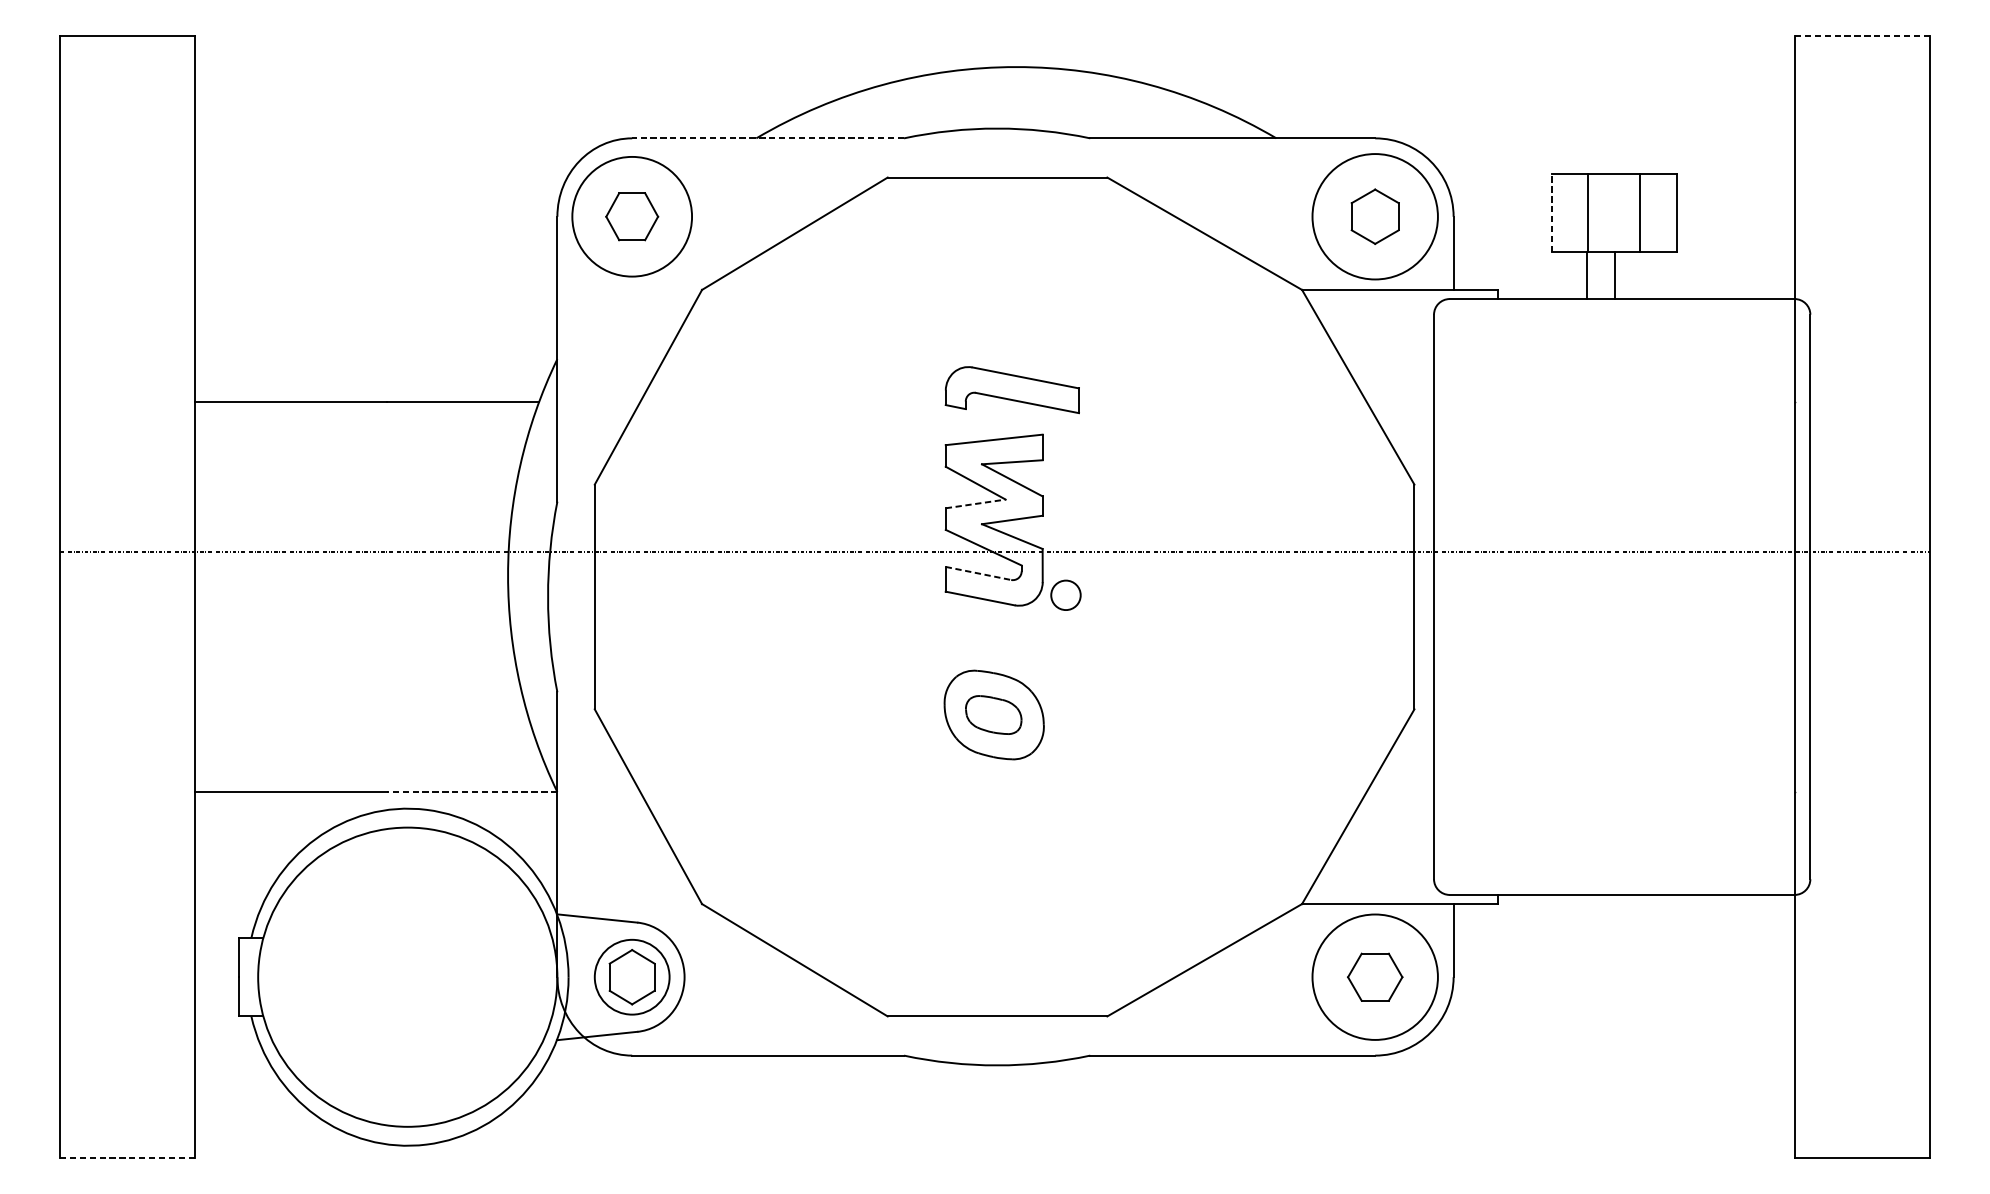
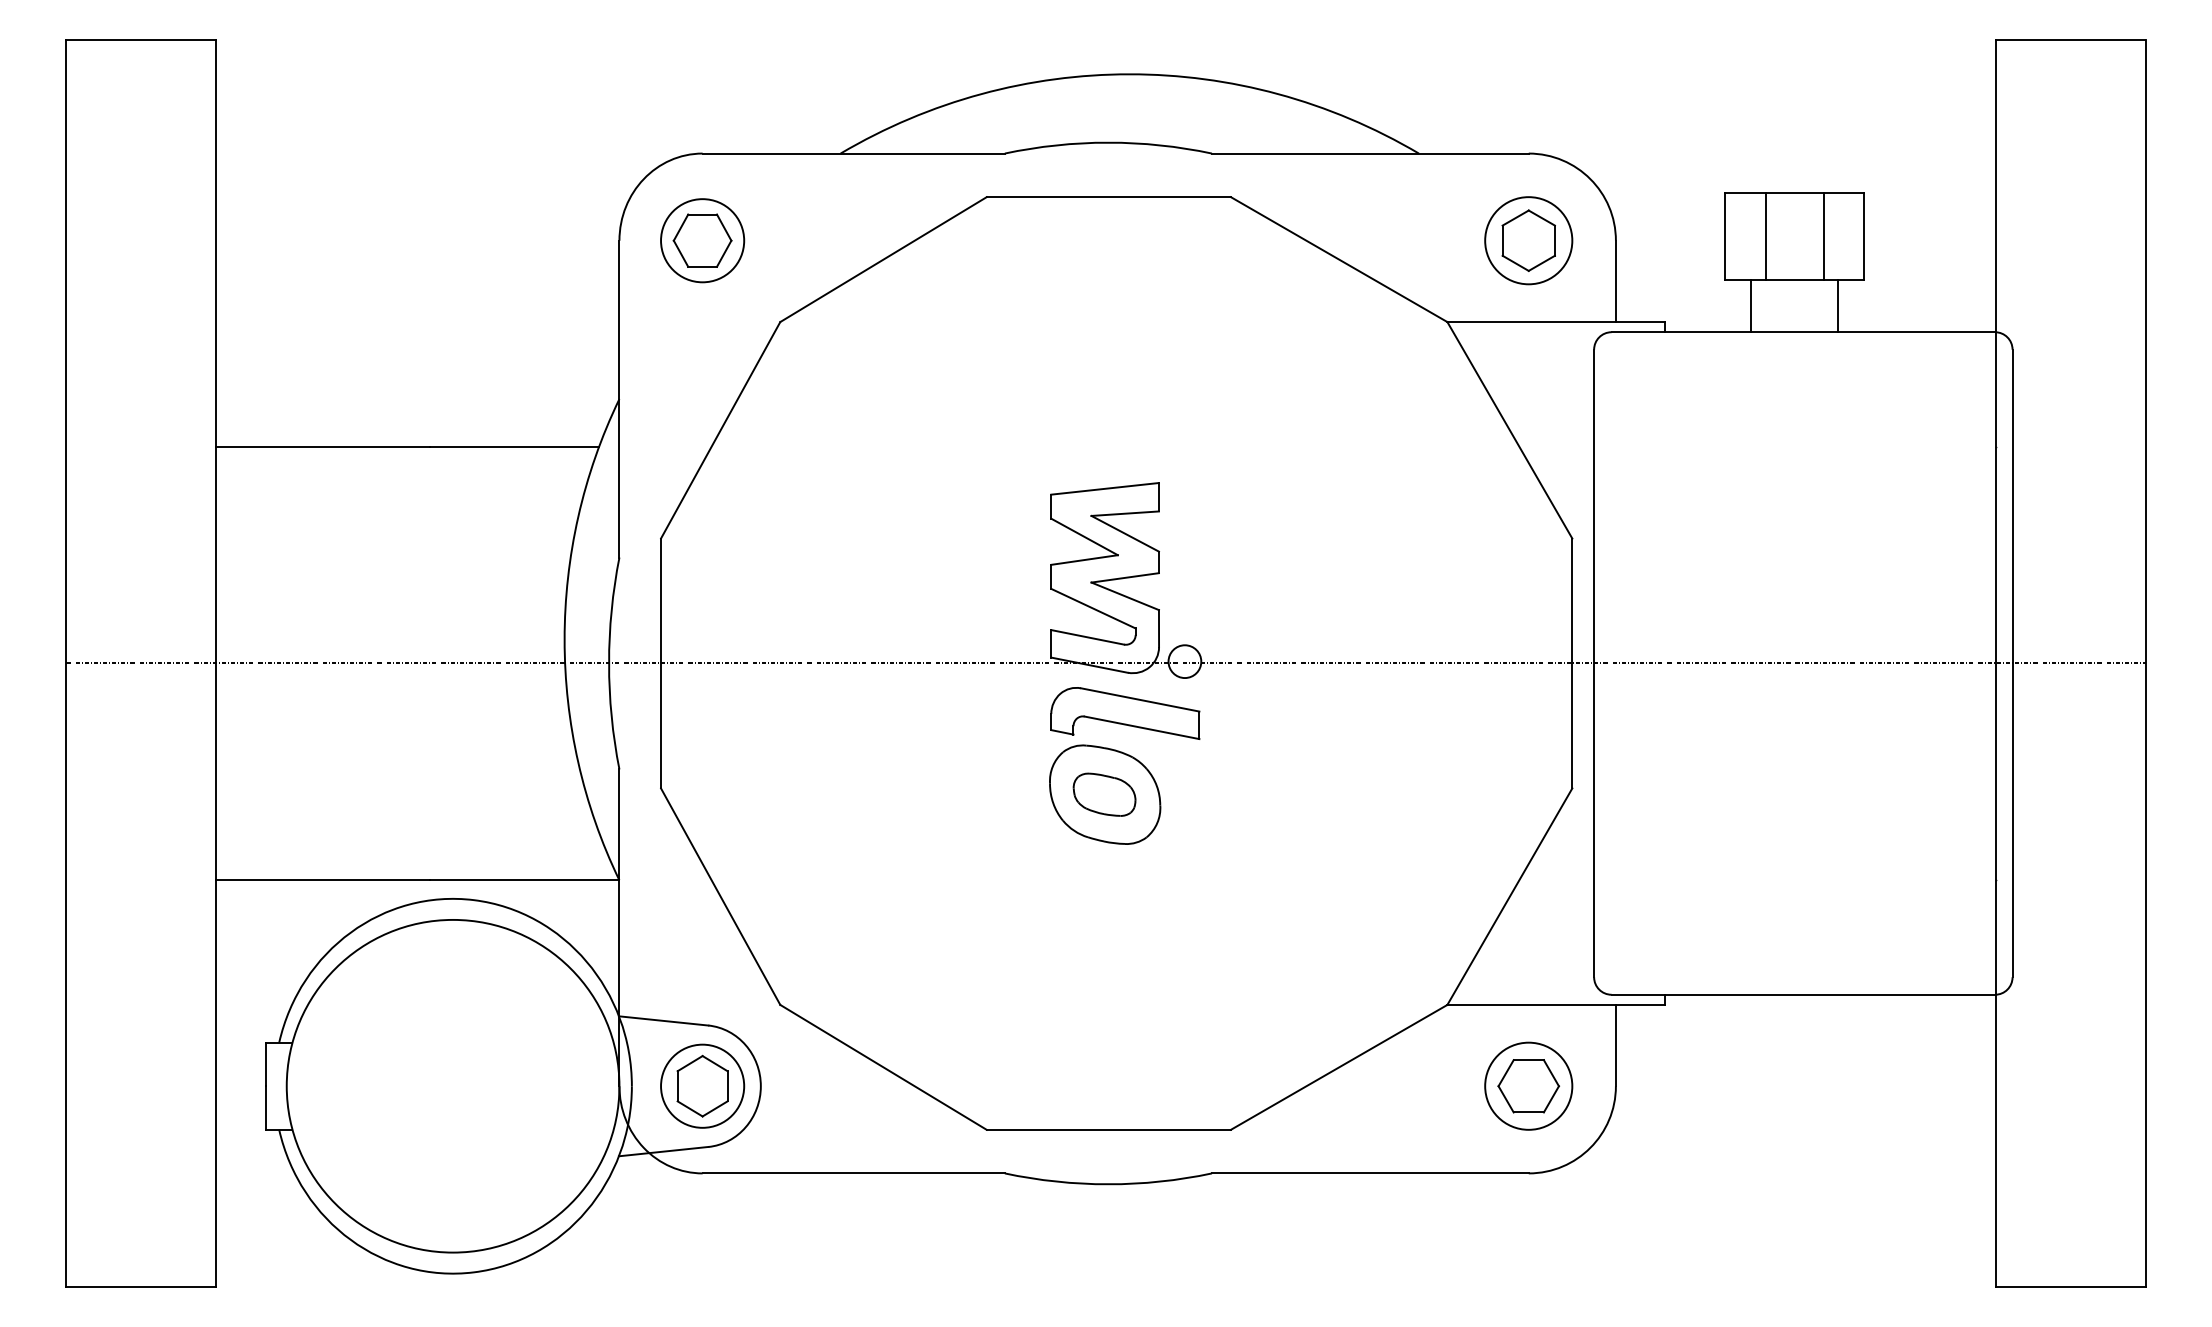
line: (1862, 35) -> (2070, 39), dashed -> solid
line: (767, 138) -> (853, 153), dashed -> solid
line: (1551, 212) -> (1724, 236), dashed -> solid
circle: (632, 216) -> (702, 240), size x0.62
circle: (1374, 216) -> (1528, 240), size x0.62
line: (1587, 275) -> (1838, 305), moved
line: (1615, 275) -> (1751, 305), moved
part: (1012, 390) -> (1125, 713), moved
line: (975, 504) -> (1084, 560), dashed -> solid
line: (994, 552) -> (1105, 663), moved
line: (979, 573) -> (1088, 637), dashed -> solid
line: (471, 792) -> (524, 880), dashed -> solid
circle: (1374, 976) -> (1528, 1085), size x0.62
line: (127, 1158) -> (141, 1287), dashed -> solid

